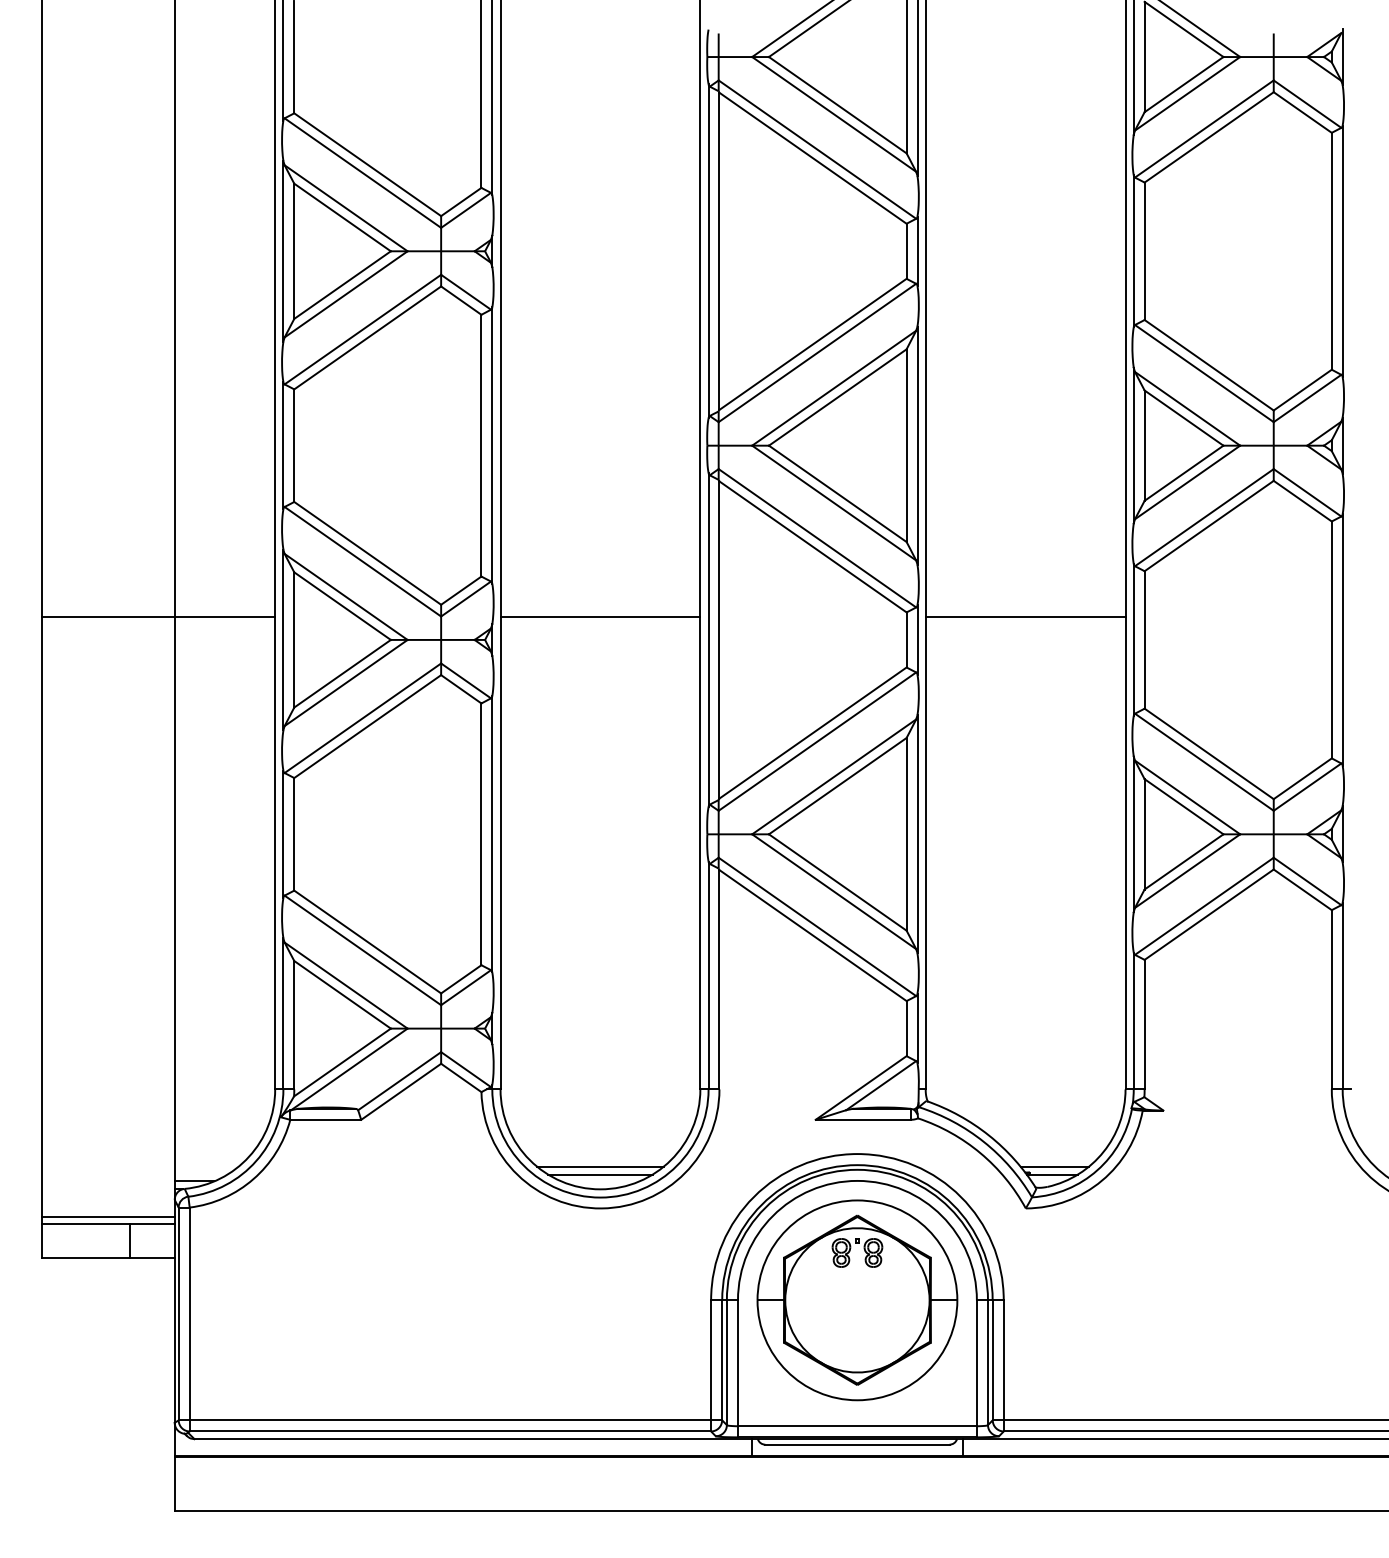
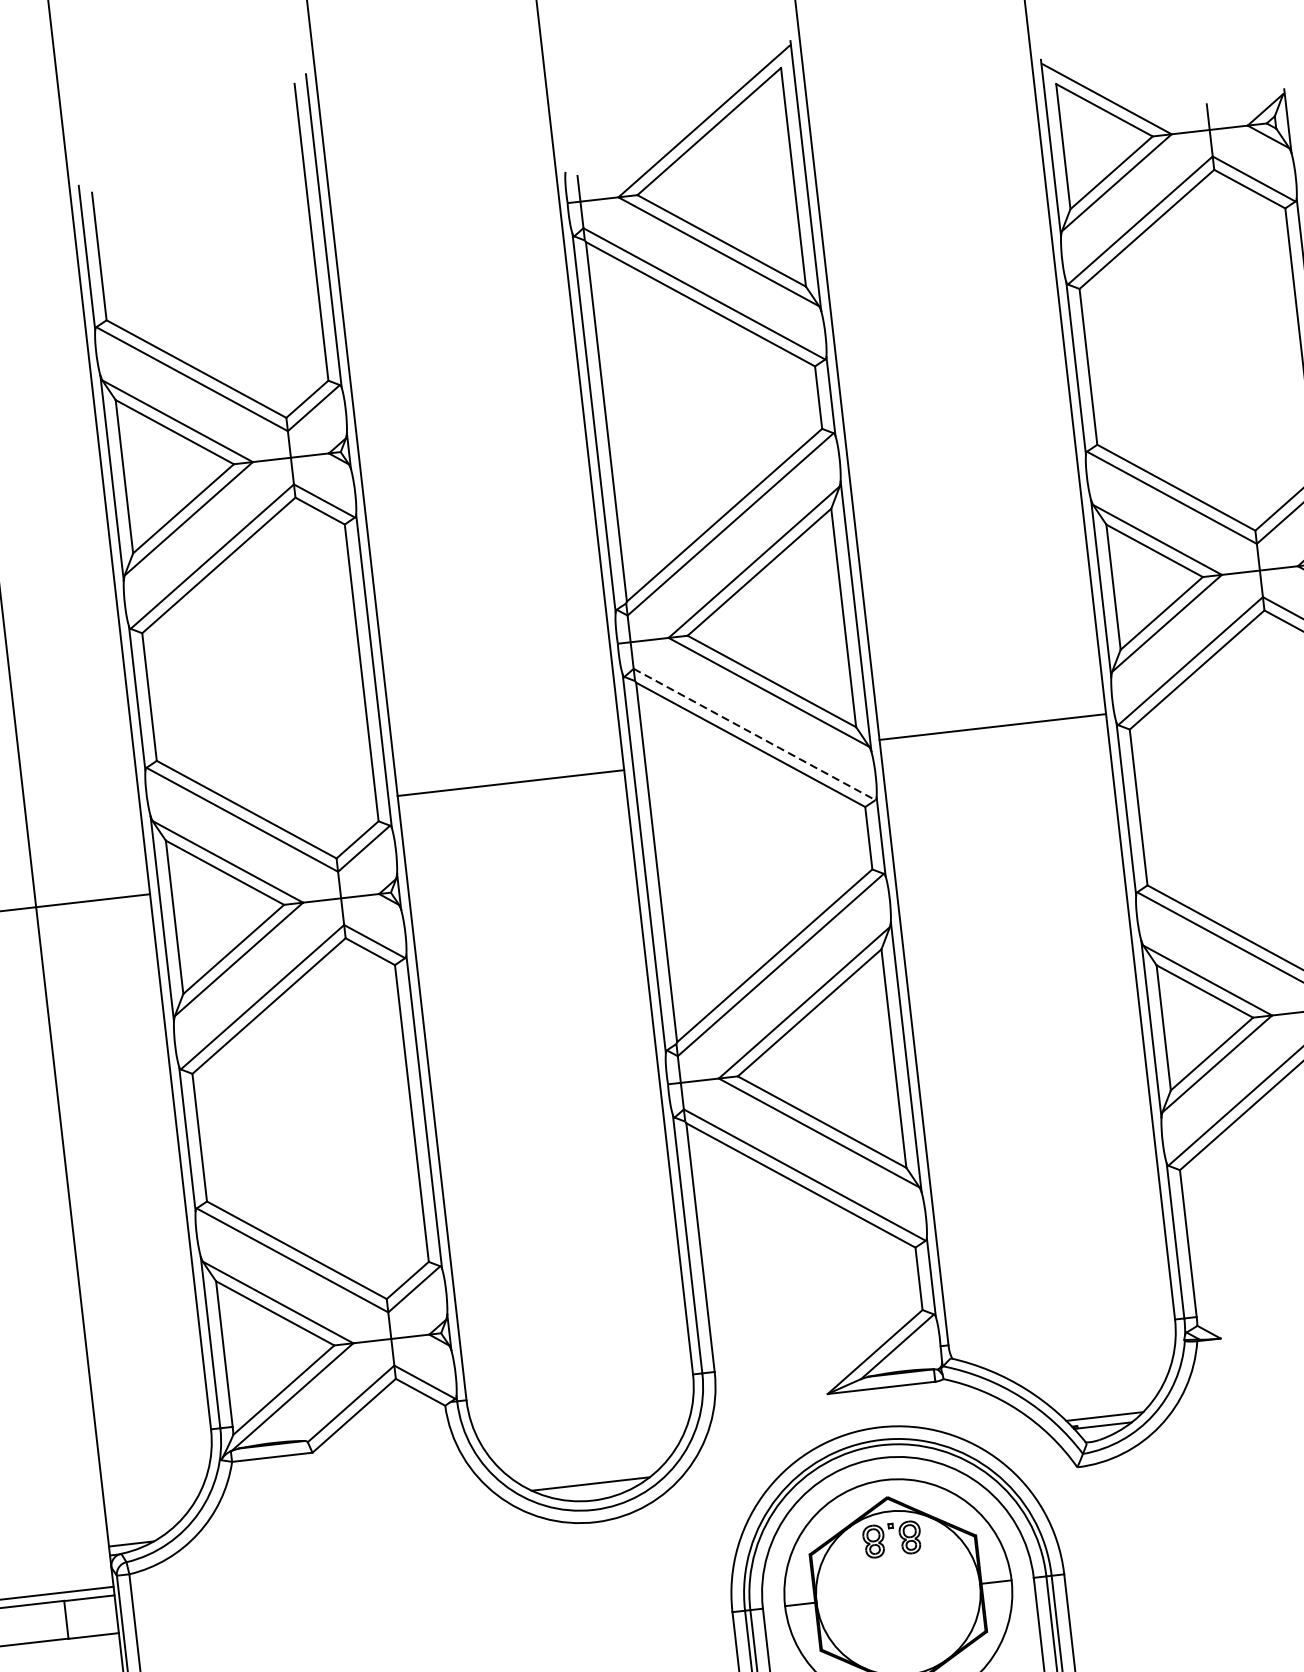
line: (817, 538) -> (754, 734), solid -> dashed
line: (600, 617) -> (510, 783), moved
line: (1025, 617) -> (992, 727), moved
line: (600, 1166) -> (589, 1474), removed

